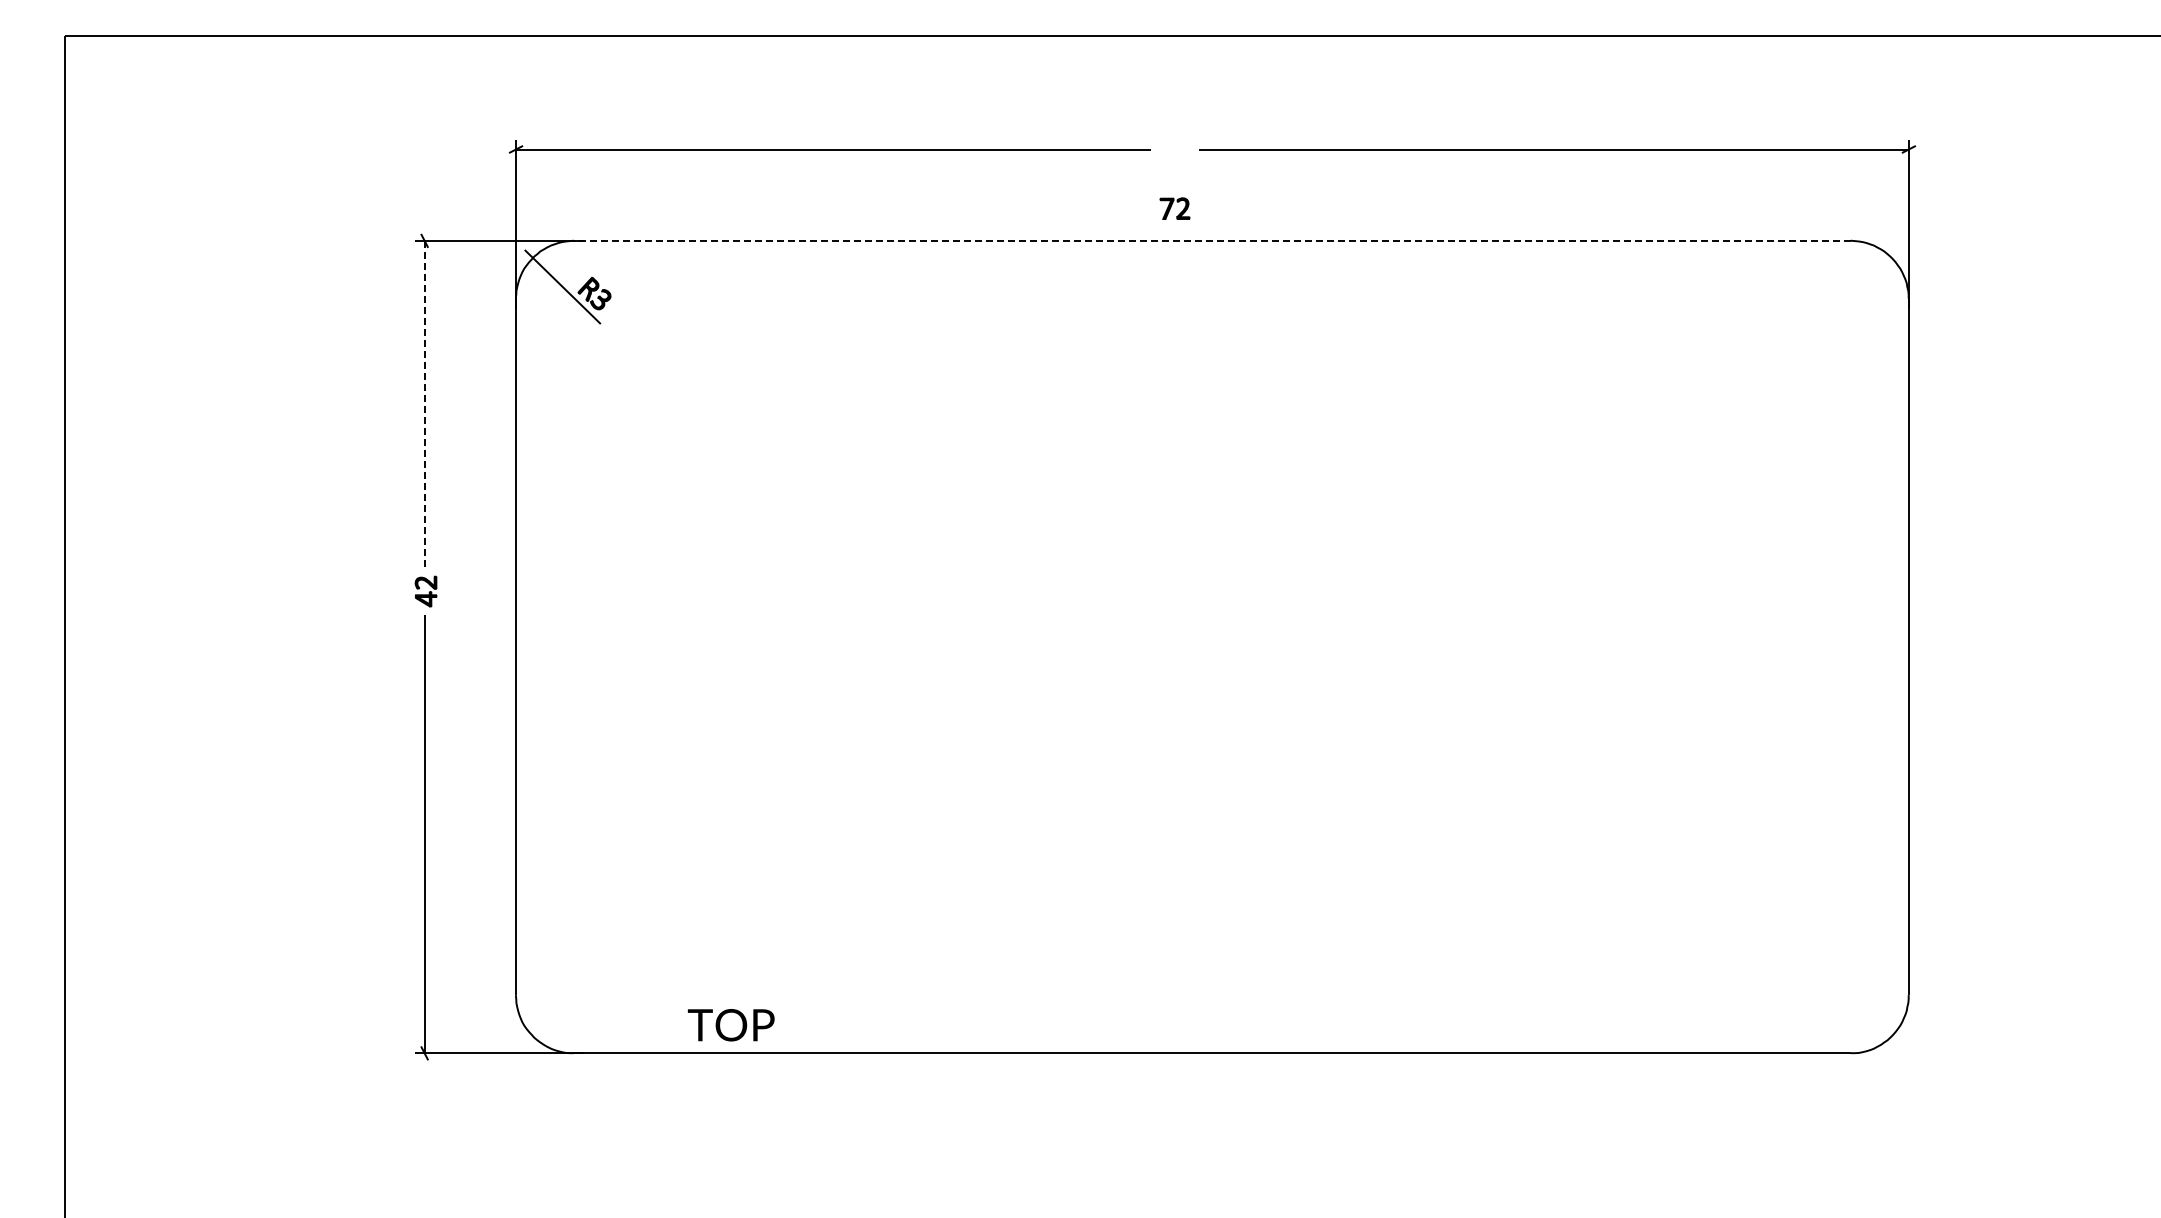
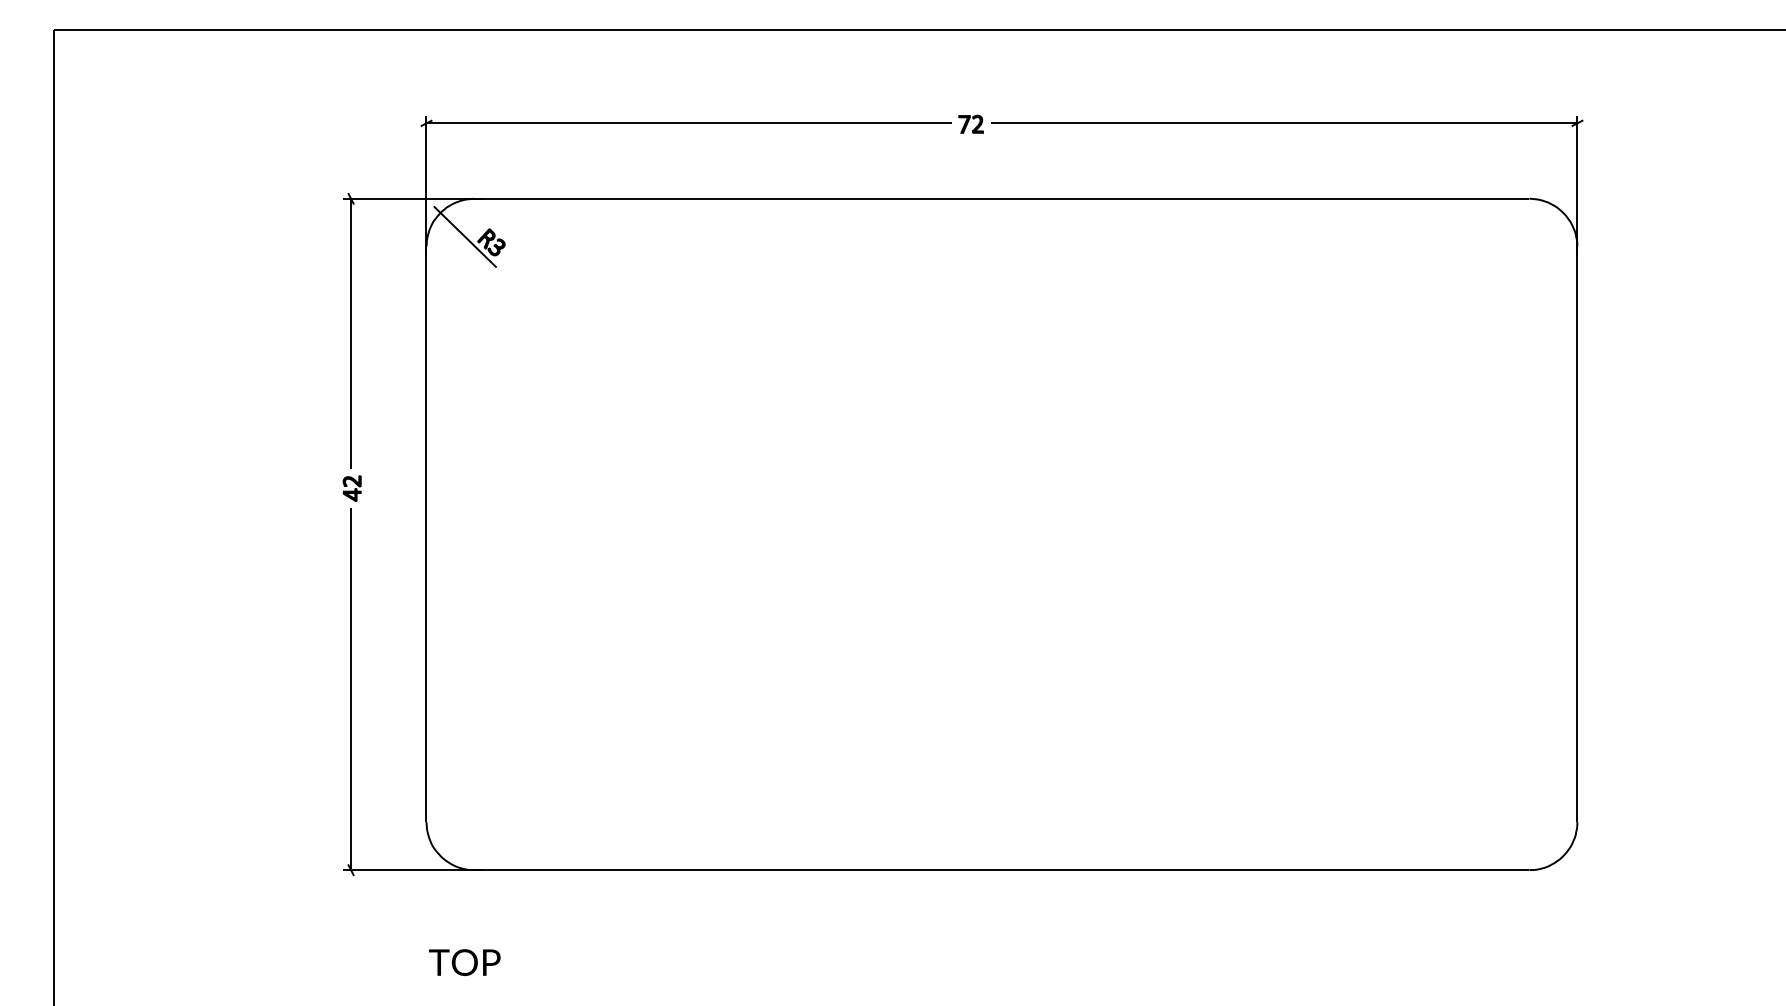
part: (1174, 208) -> (970, 124), moved
line: (1211, 240) -> (1001, 198), dashed -> solid
line: (424, 404) -> (350, 334), dashed -> solid
text: (730, 1025) -> (464, 962), moved

